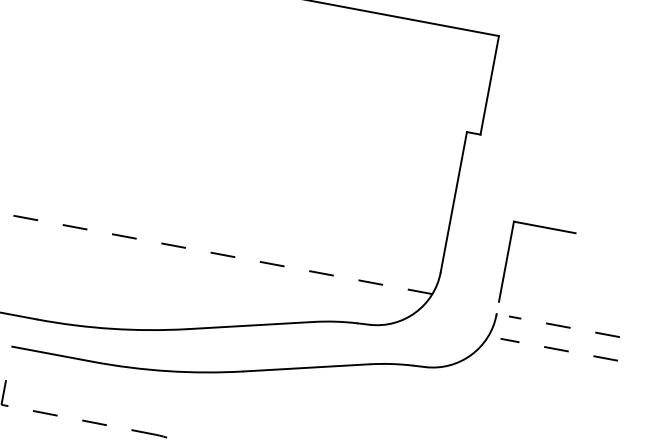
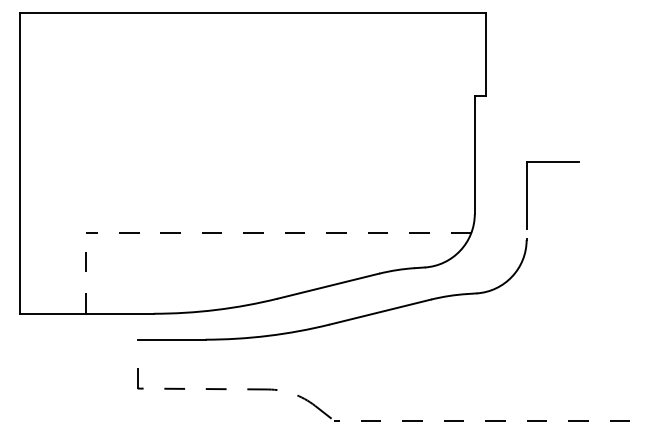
line: (564, 325) -> (583, 238), removed
line: (558, 349) -> (582, 258), removed

